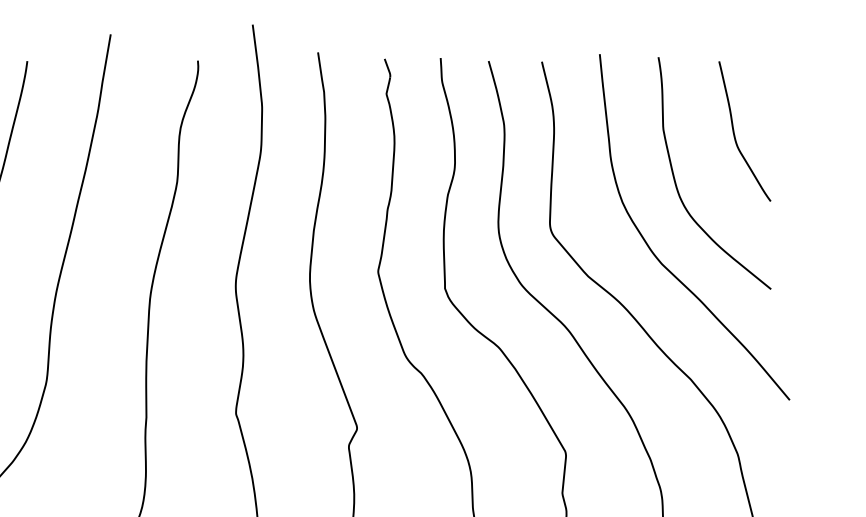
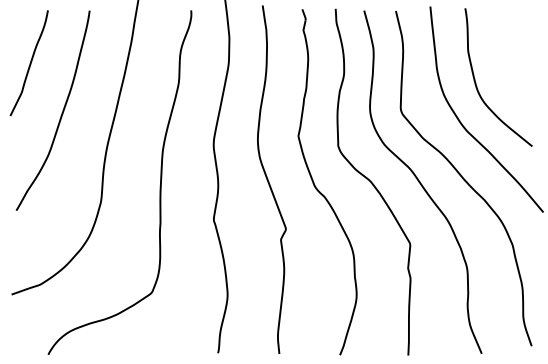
curve: (736, 134) -> (511, 54), removed

